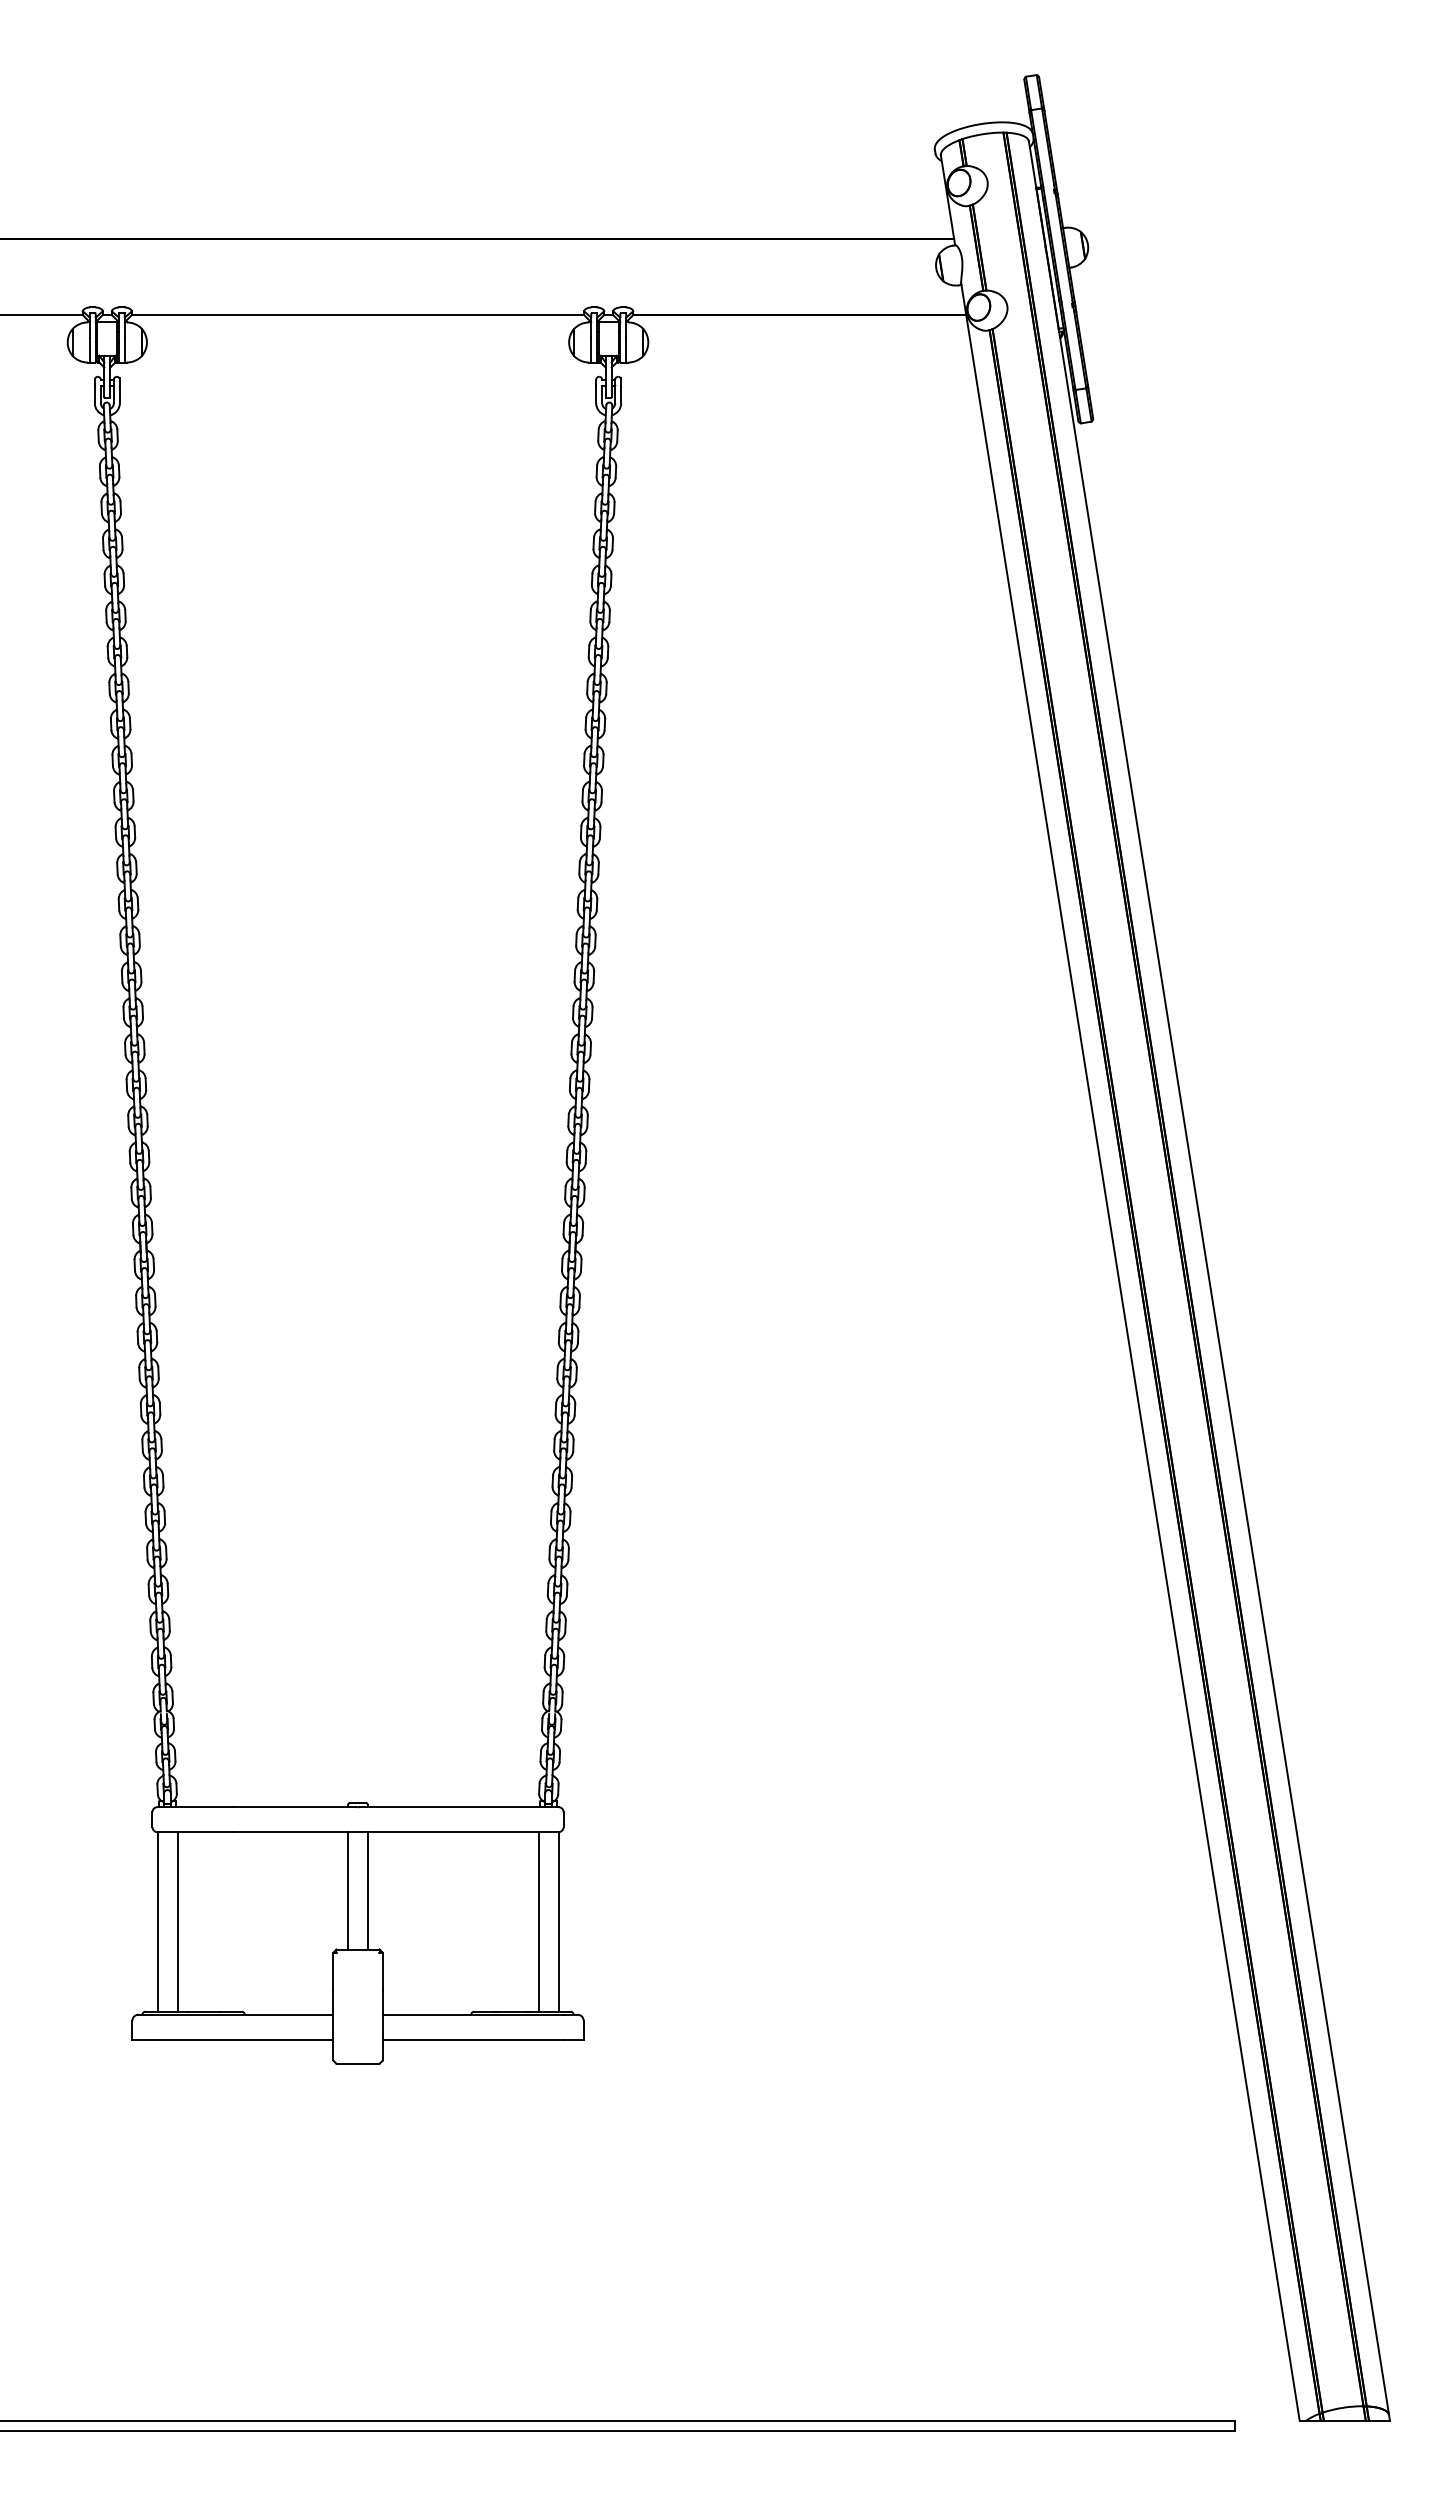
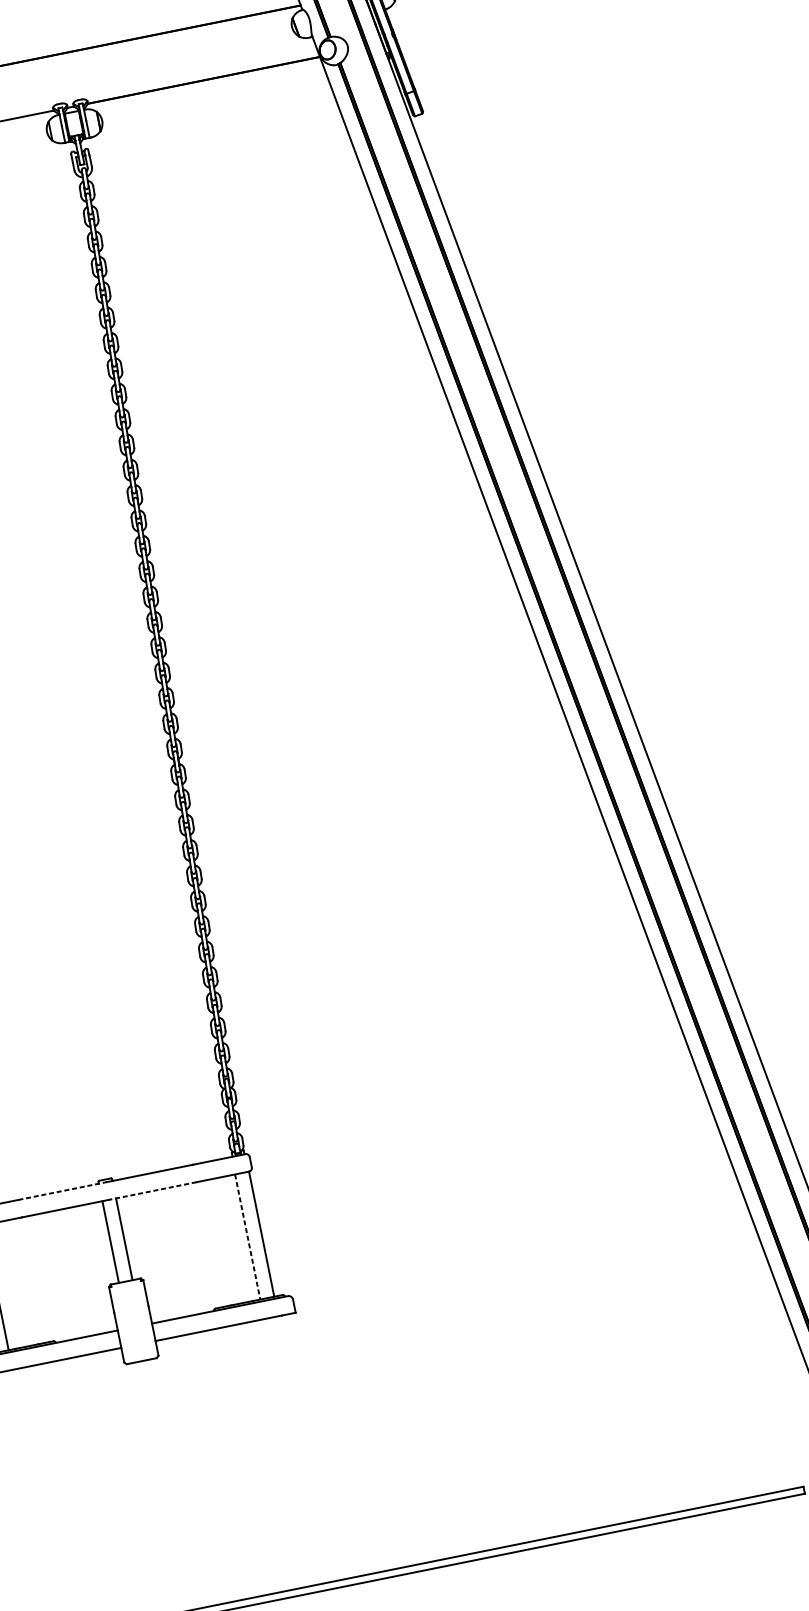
line: (294, 1807) -> (61, 1191), solid -> dashed
line: (420, 1832) -> (152, 1191), solid -> dashed
line: (538, 1921) -> (247, 1236), solid -> dashed

